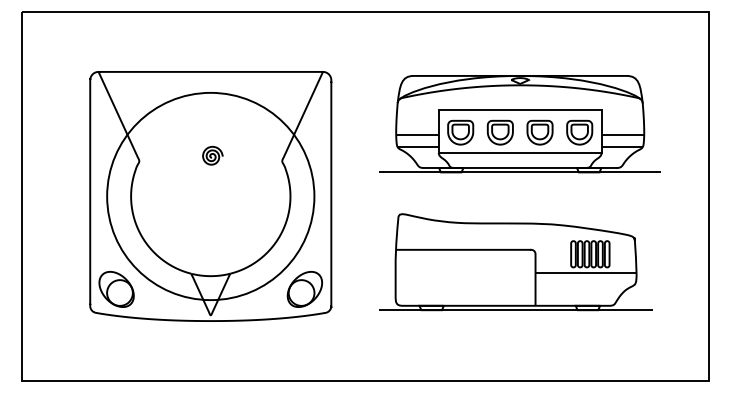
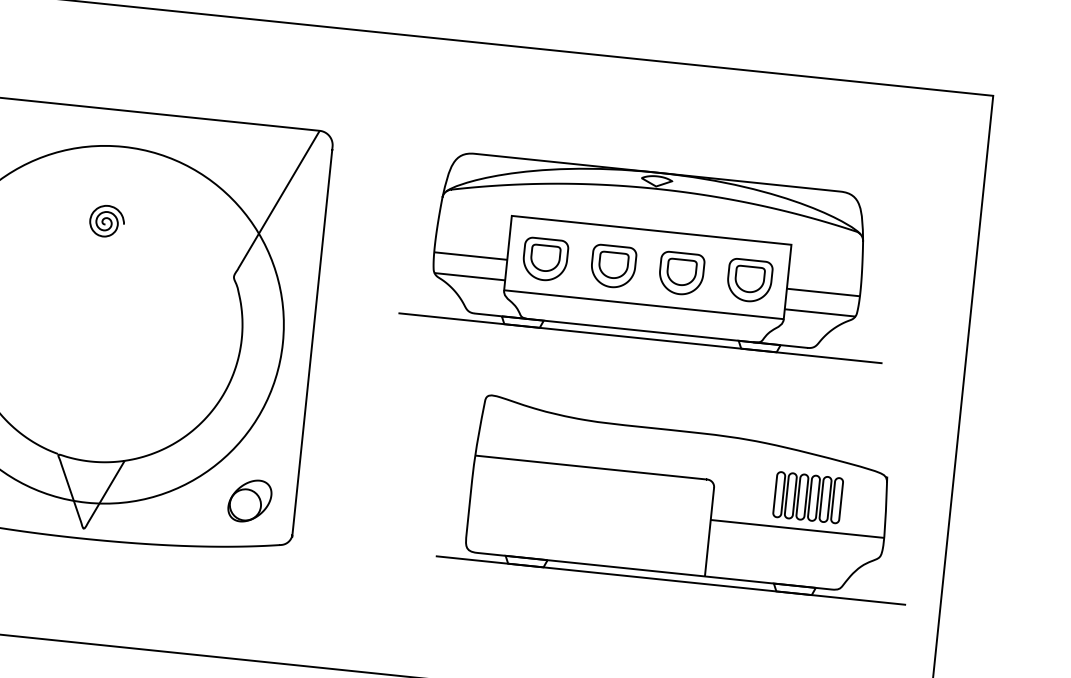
curve: (212, 154) -> (106, 219), moved
part: (515, 262) -> (678, 498), moved
part: (304, 289) -> (249, 501), size x0.7

